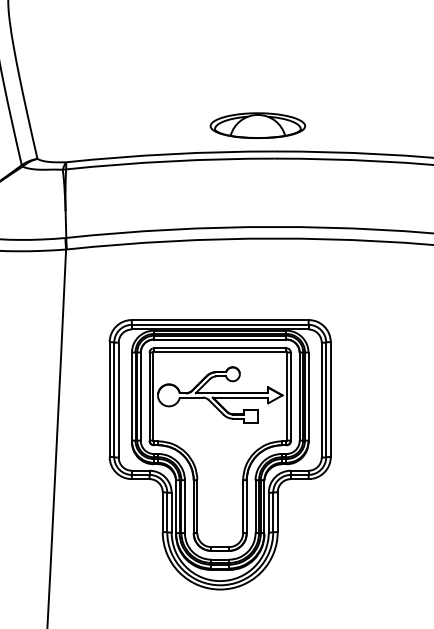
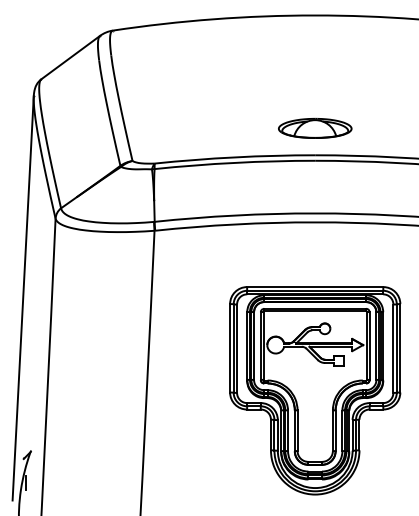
part: (258, 125) -> (315, 128), moved
part: (220, 454) -> (315, 390), moved

